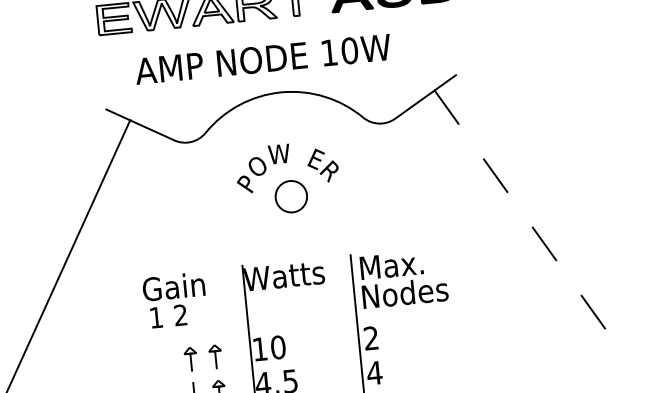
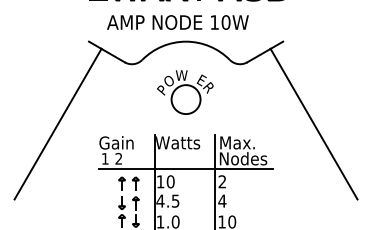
circle: (290, 196) -> (185, 99), size x1.67
line: (527, 218) -> (314, 124), dashed -> solid
line: (304, 322) -> (186, 169), added

